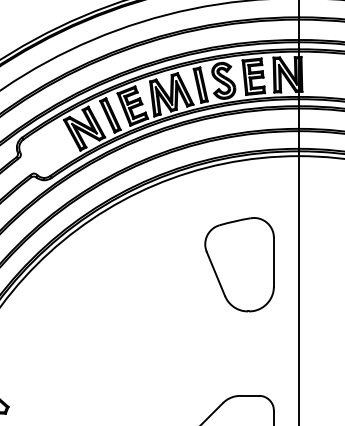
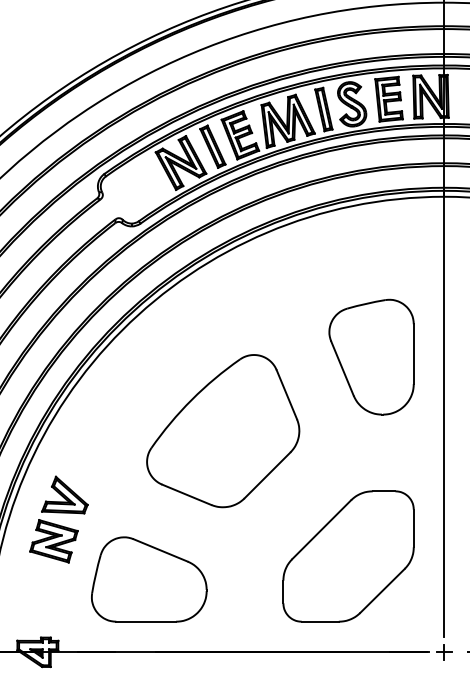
part: (239, 264) -> (371, 356), moved
part: (119, 347) -> (223, 431), added

